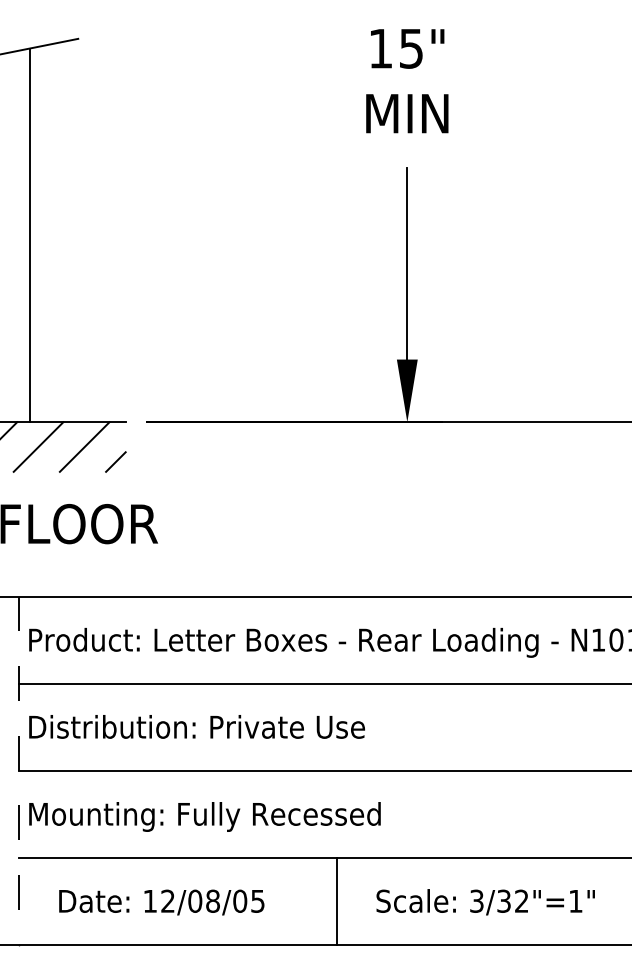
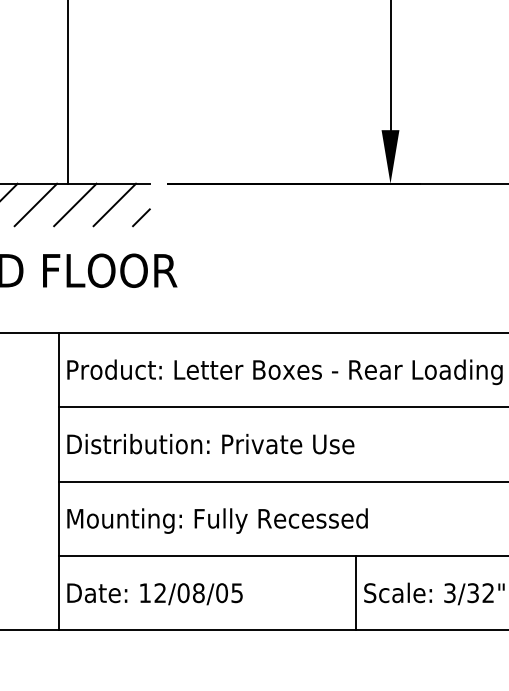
line: (19, 771) -> (59, 482), dashed -> solid
line: (337, 900) -> (356, 592), moved
text: (161, 902) -> (154, 594), moved

